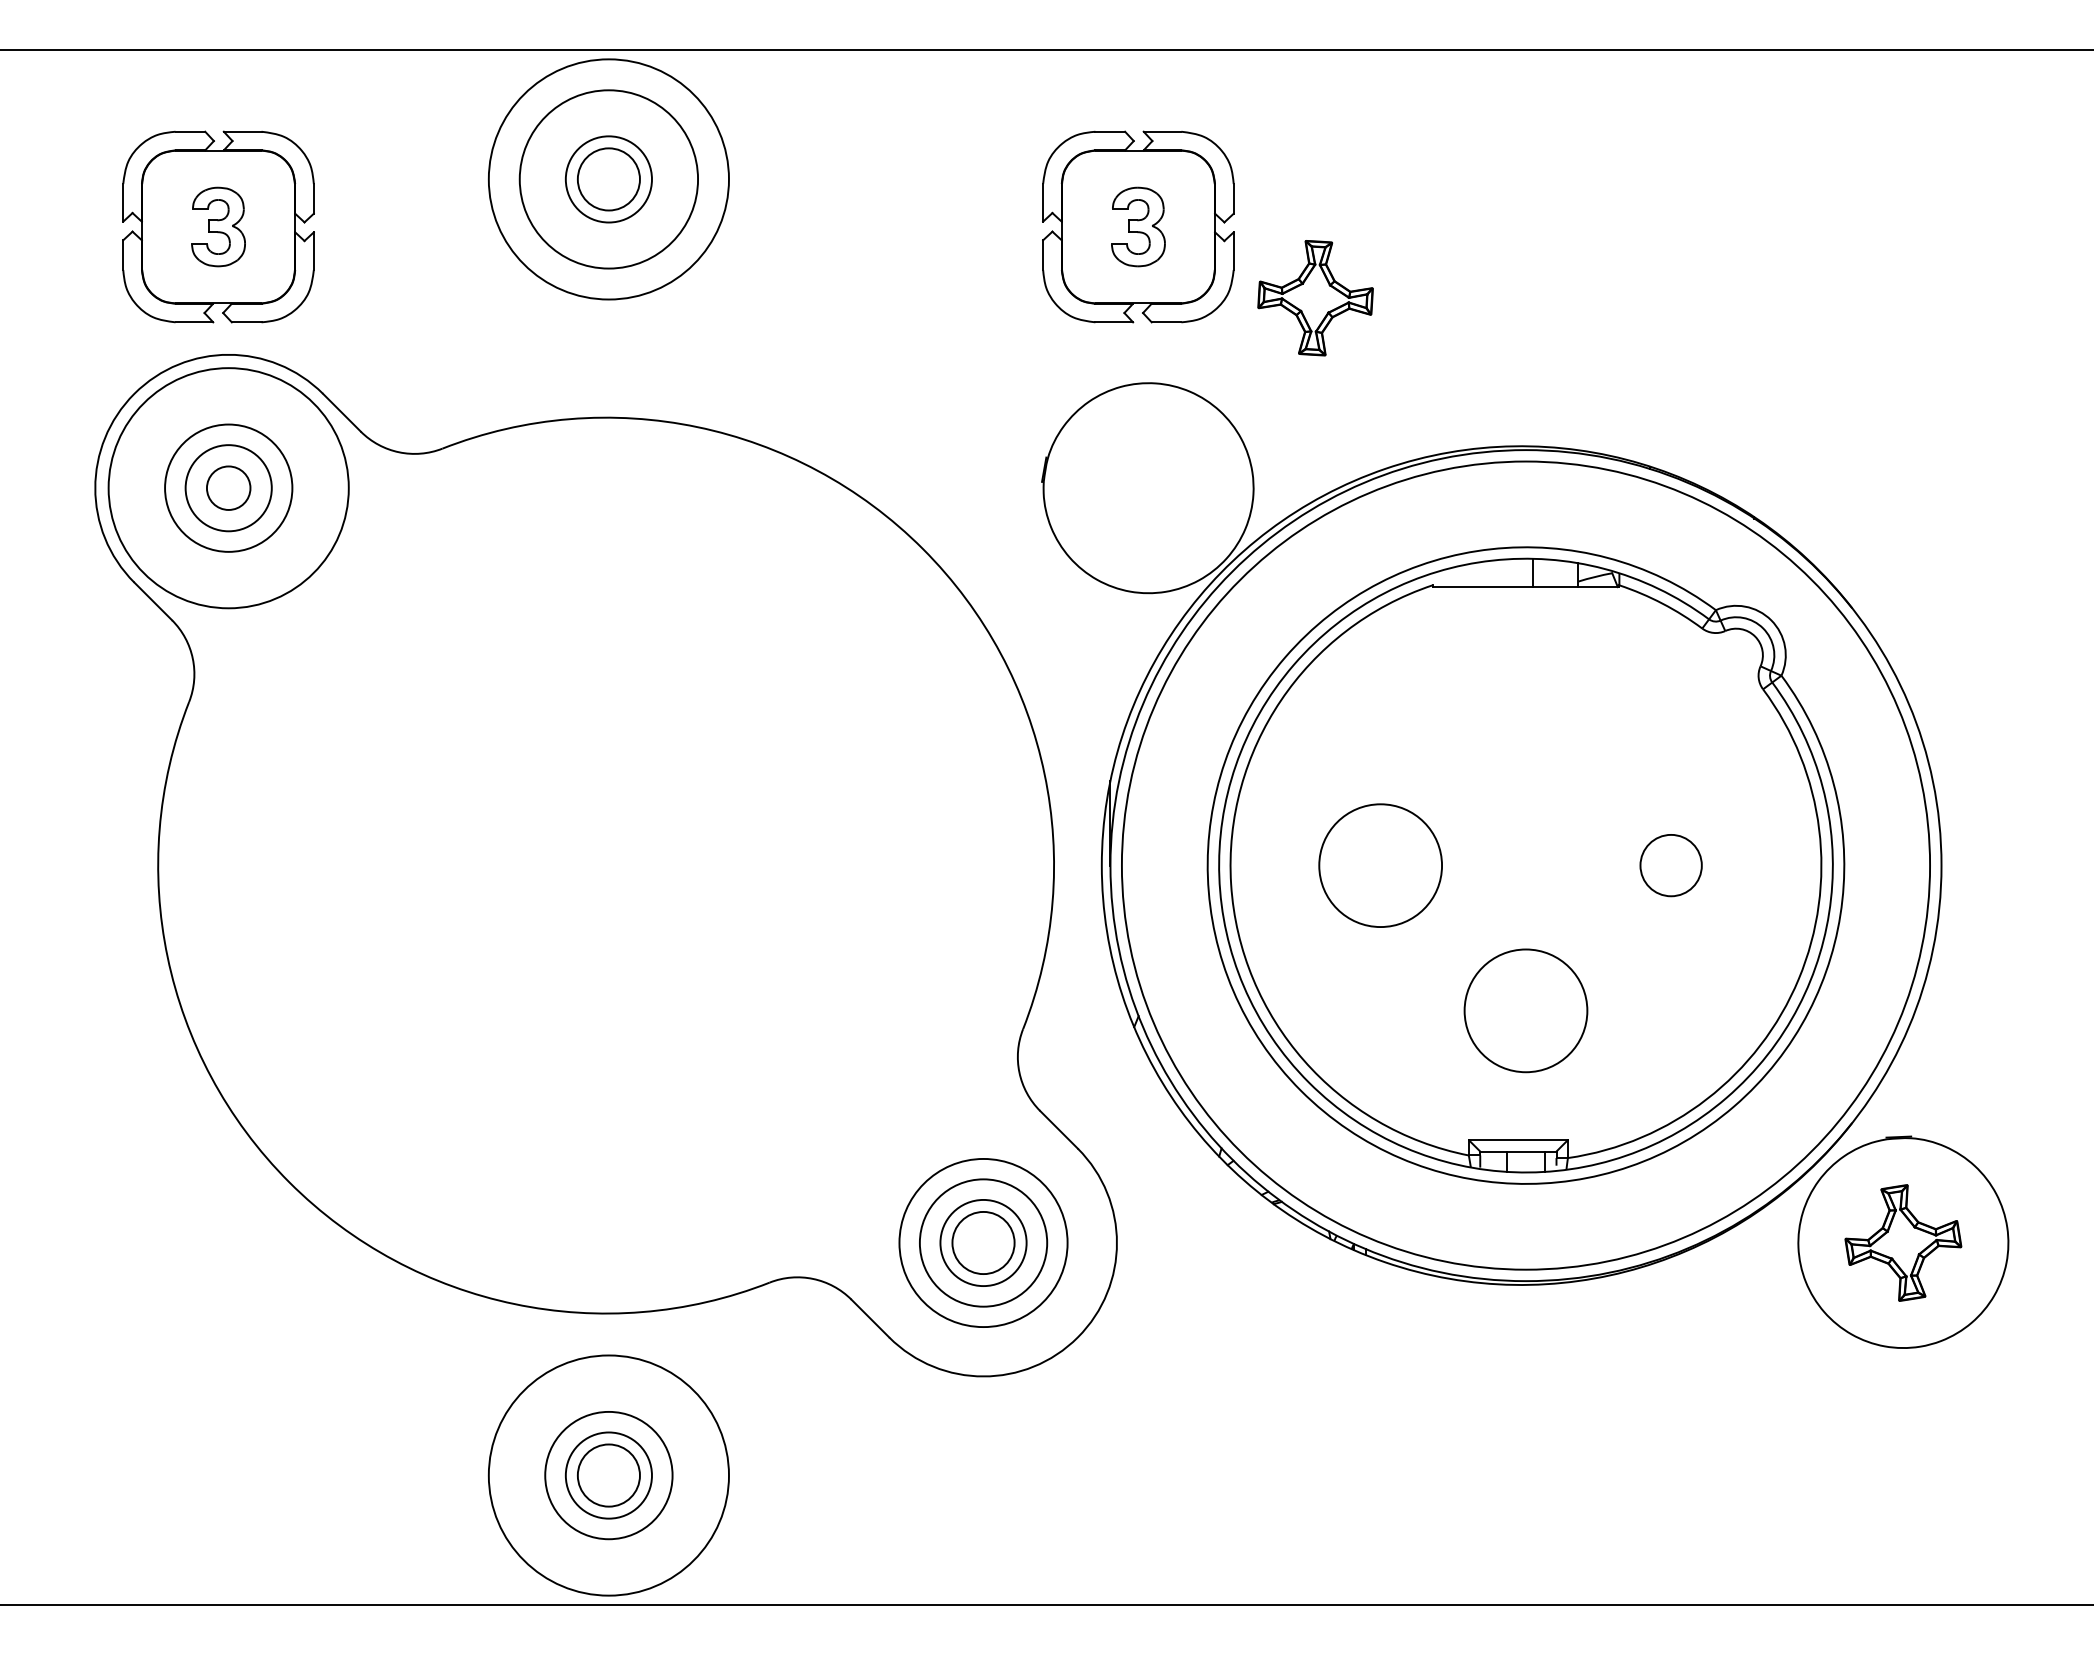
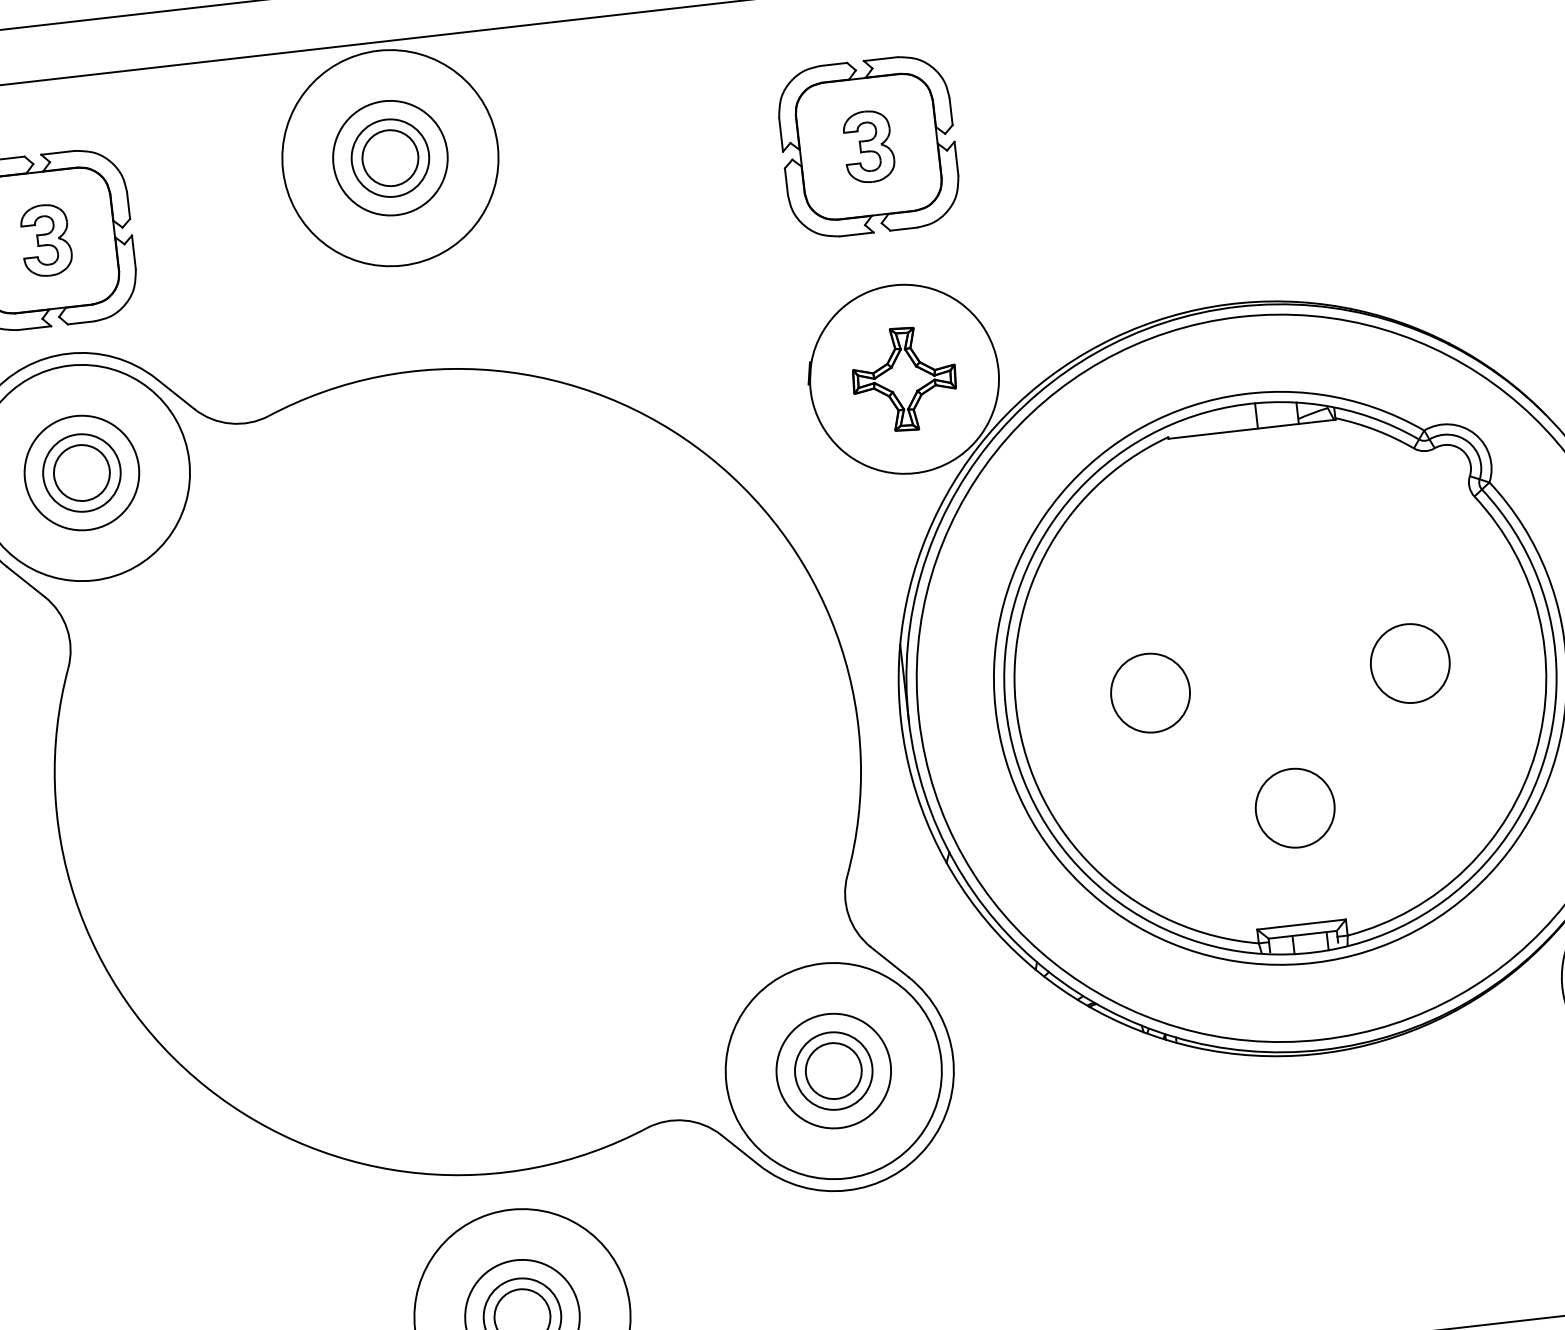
circle: (608, 179) -> (390, 158), size x0.71
part: (1315, 298) -> (904, 379), moved
circle: (228, 488) -> (81, 473), size x1.43
circle: (1380, 865) -> (1150, 693), size x0.71
circle: (1670, 865) -> (1409, 663), size x1.43
circle: (1525, 1010) -> (1294, 807), size x0.71
circle: (983, 1242) -> (833, 1070), size x1.43

